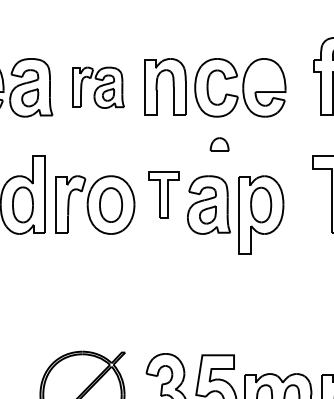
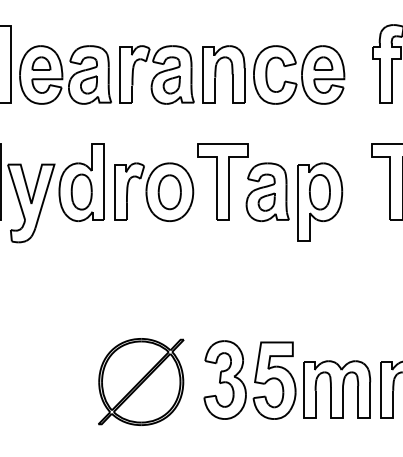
part: (97, 87) -> (156, 74), size x1.43
part: (219, 144) -> (323, 63), moved
part: (163, 194) -> (222, 181), size x1.67

